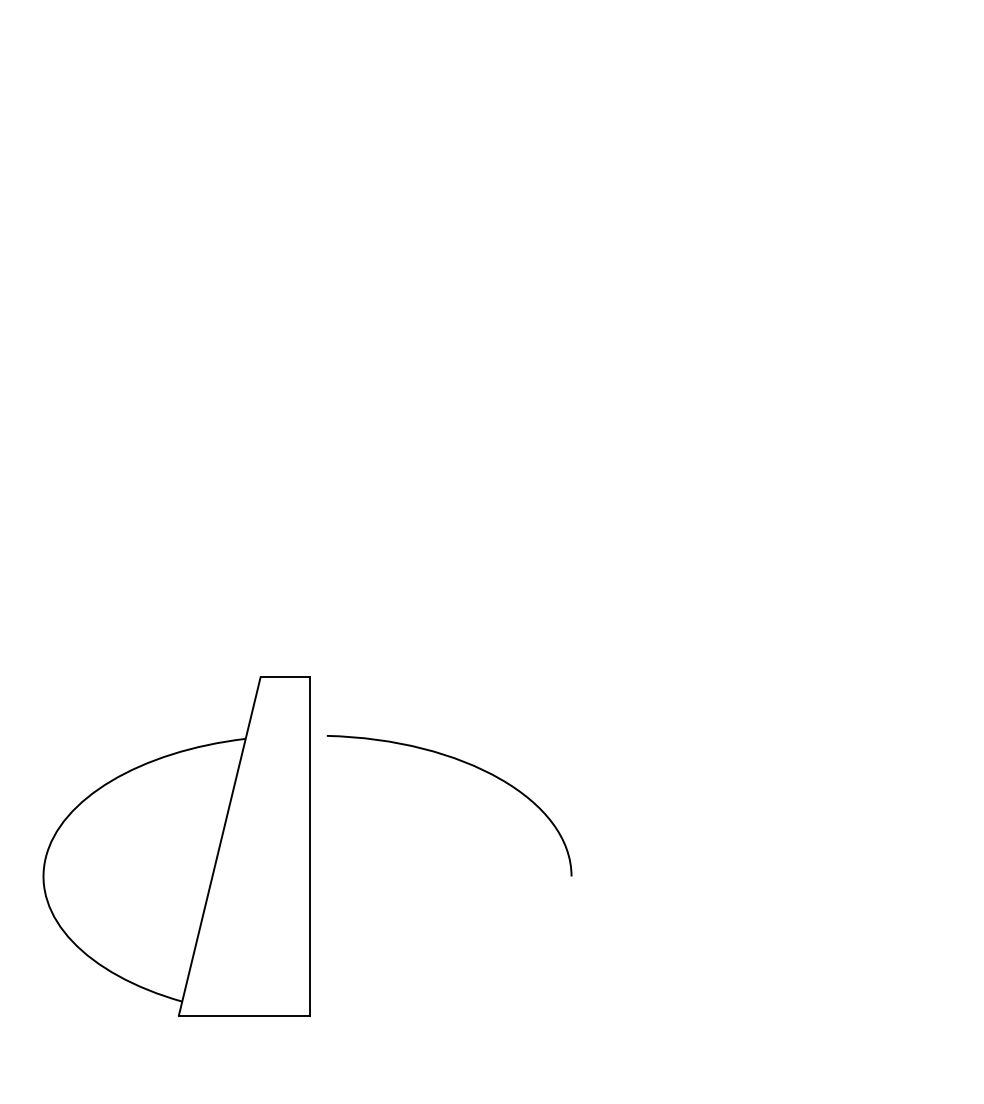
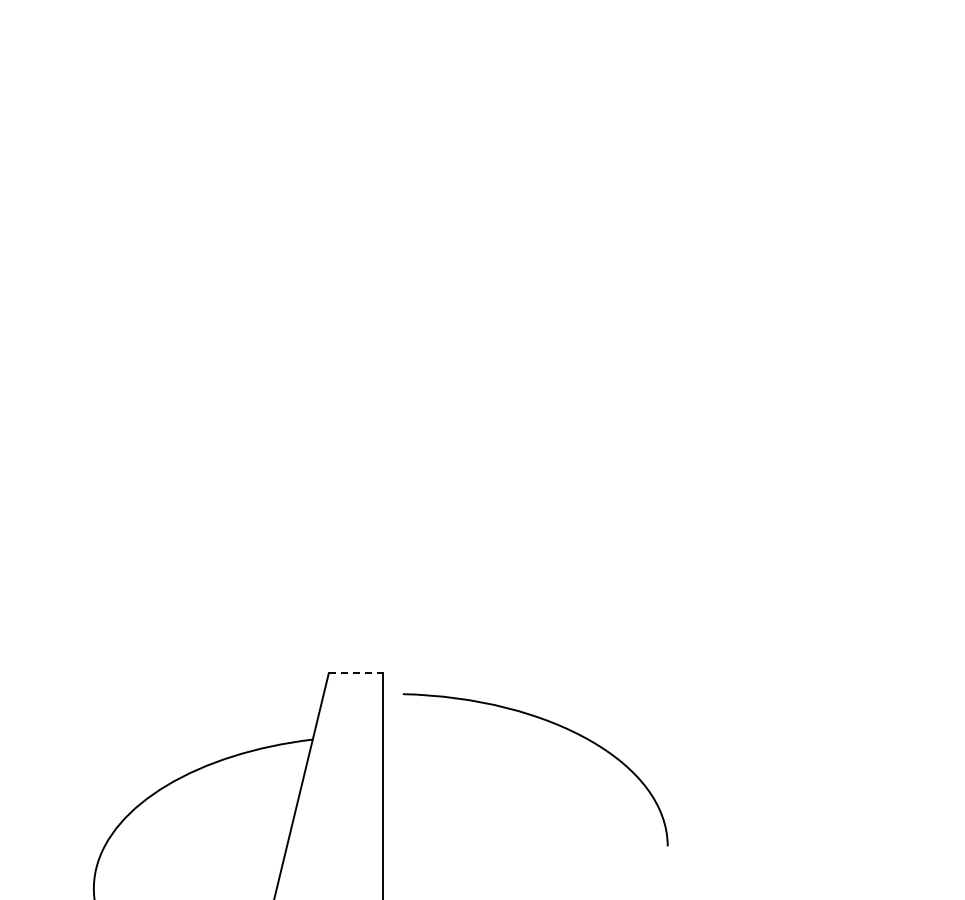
line: (285, 677) -> (355, 673), solid -> dashed
curve: (464, 763) -> (551, 724), moved

